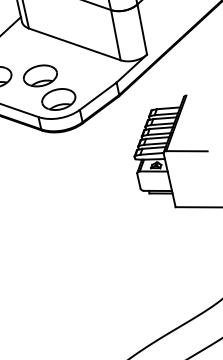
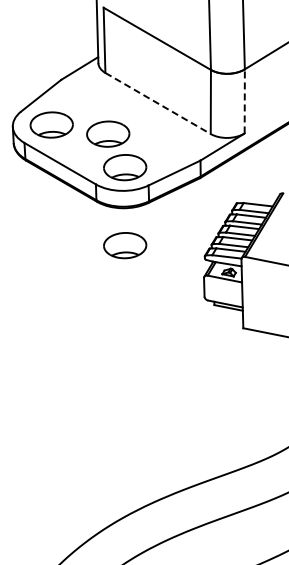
line: (141, 28) -> (244, 100), solid -> dashed
line: (75, 44) -> (158, 103), solid -> dashed
part: (70, 160) -> (125, 245), added

